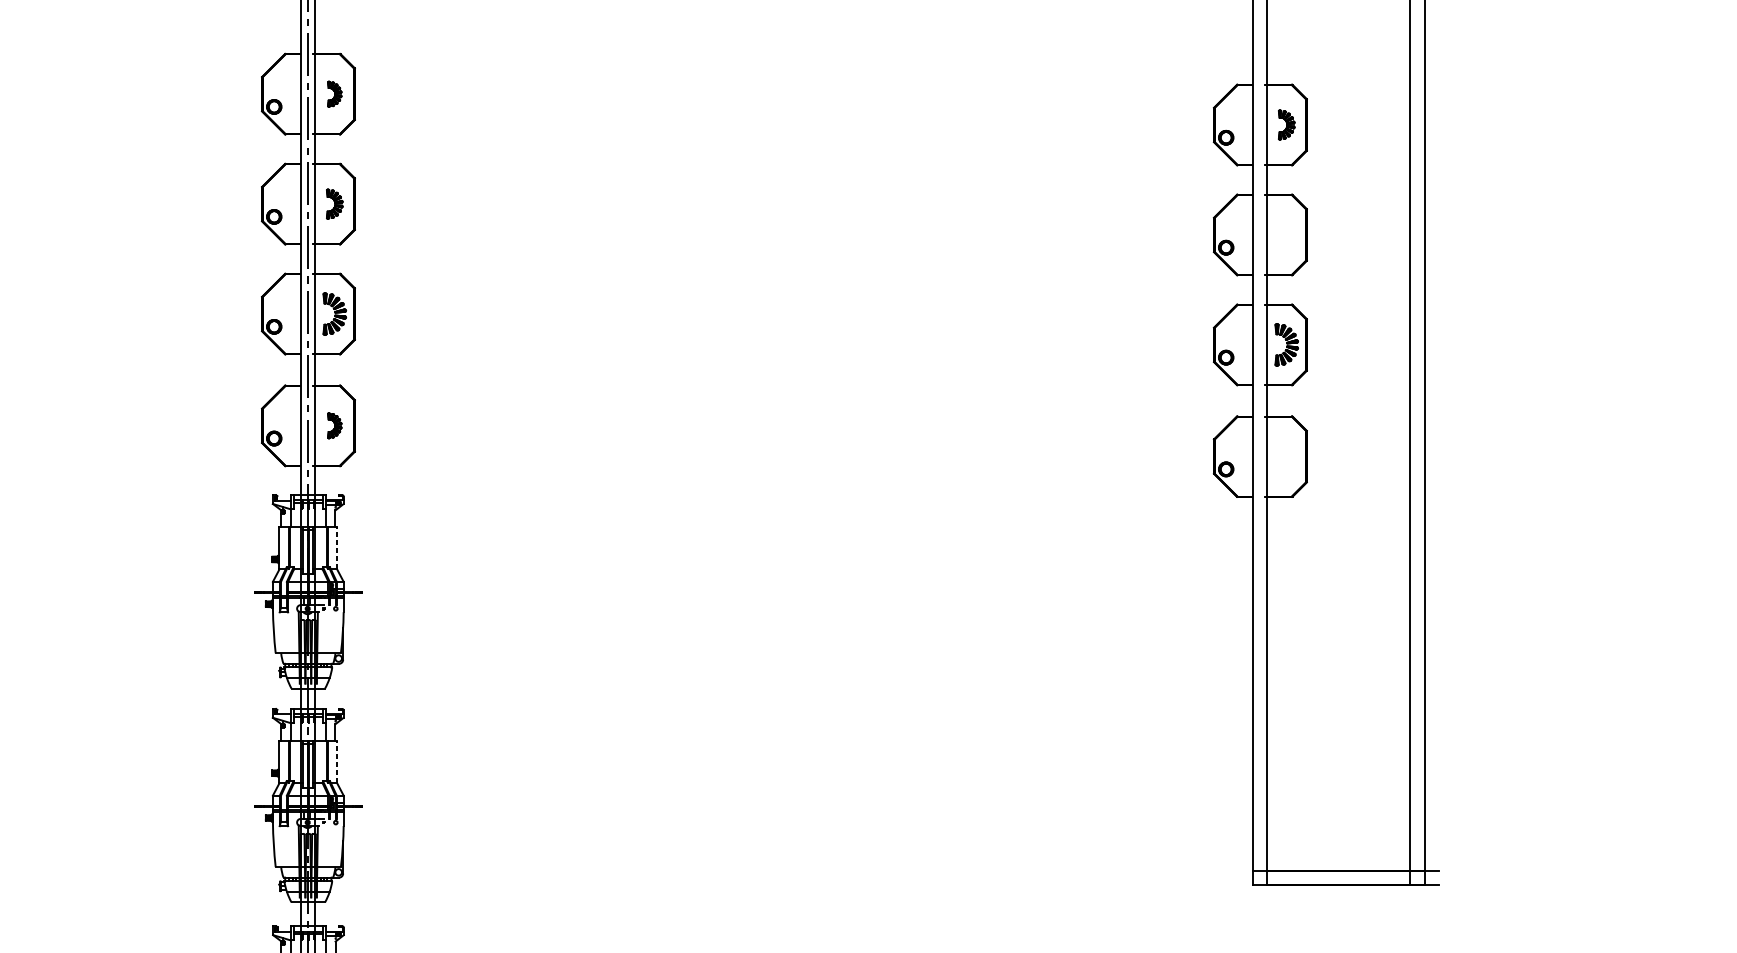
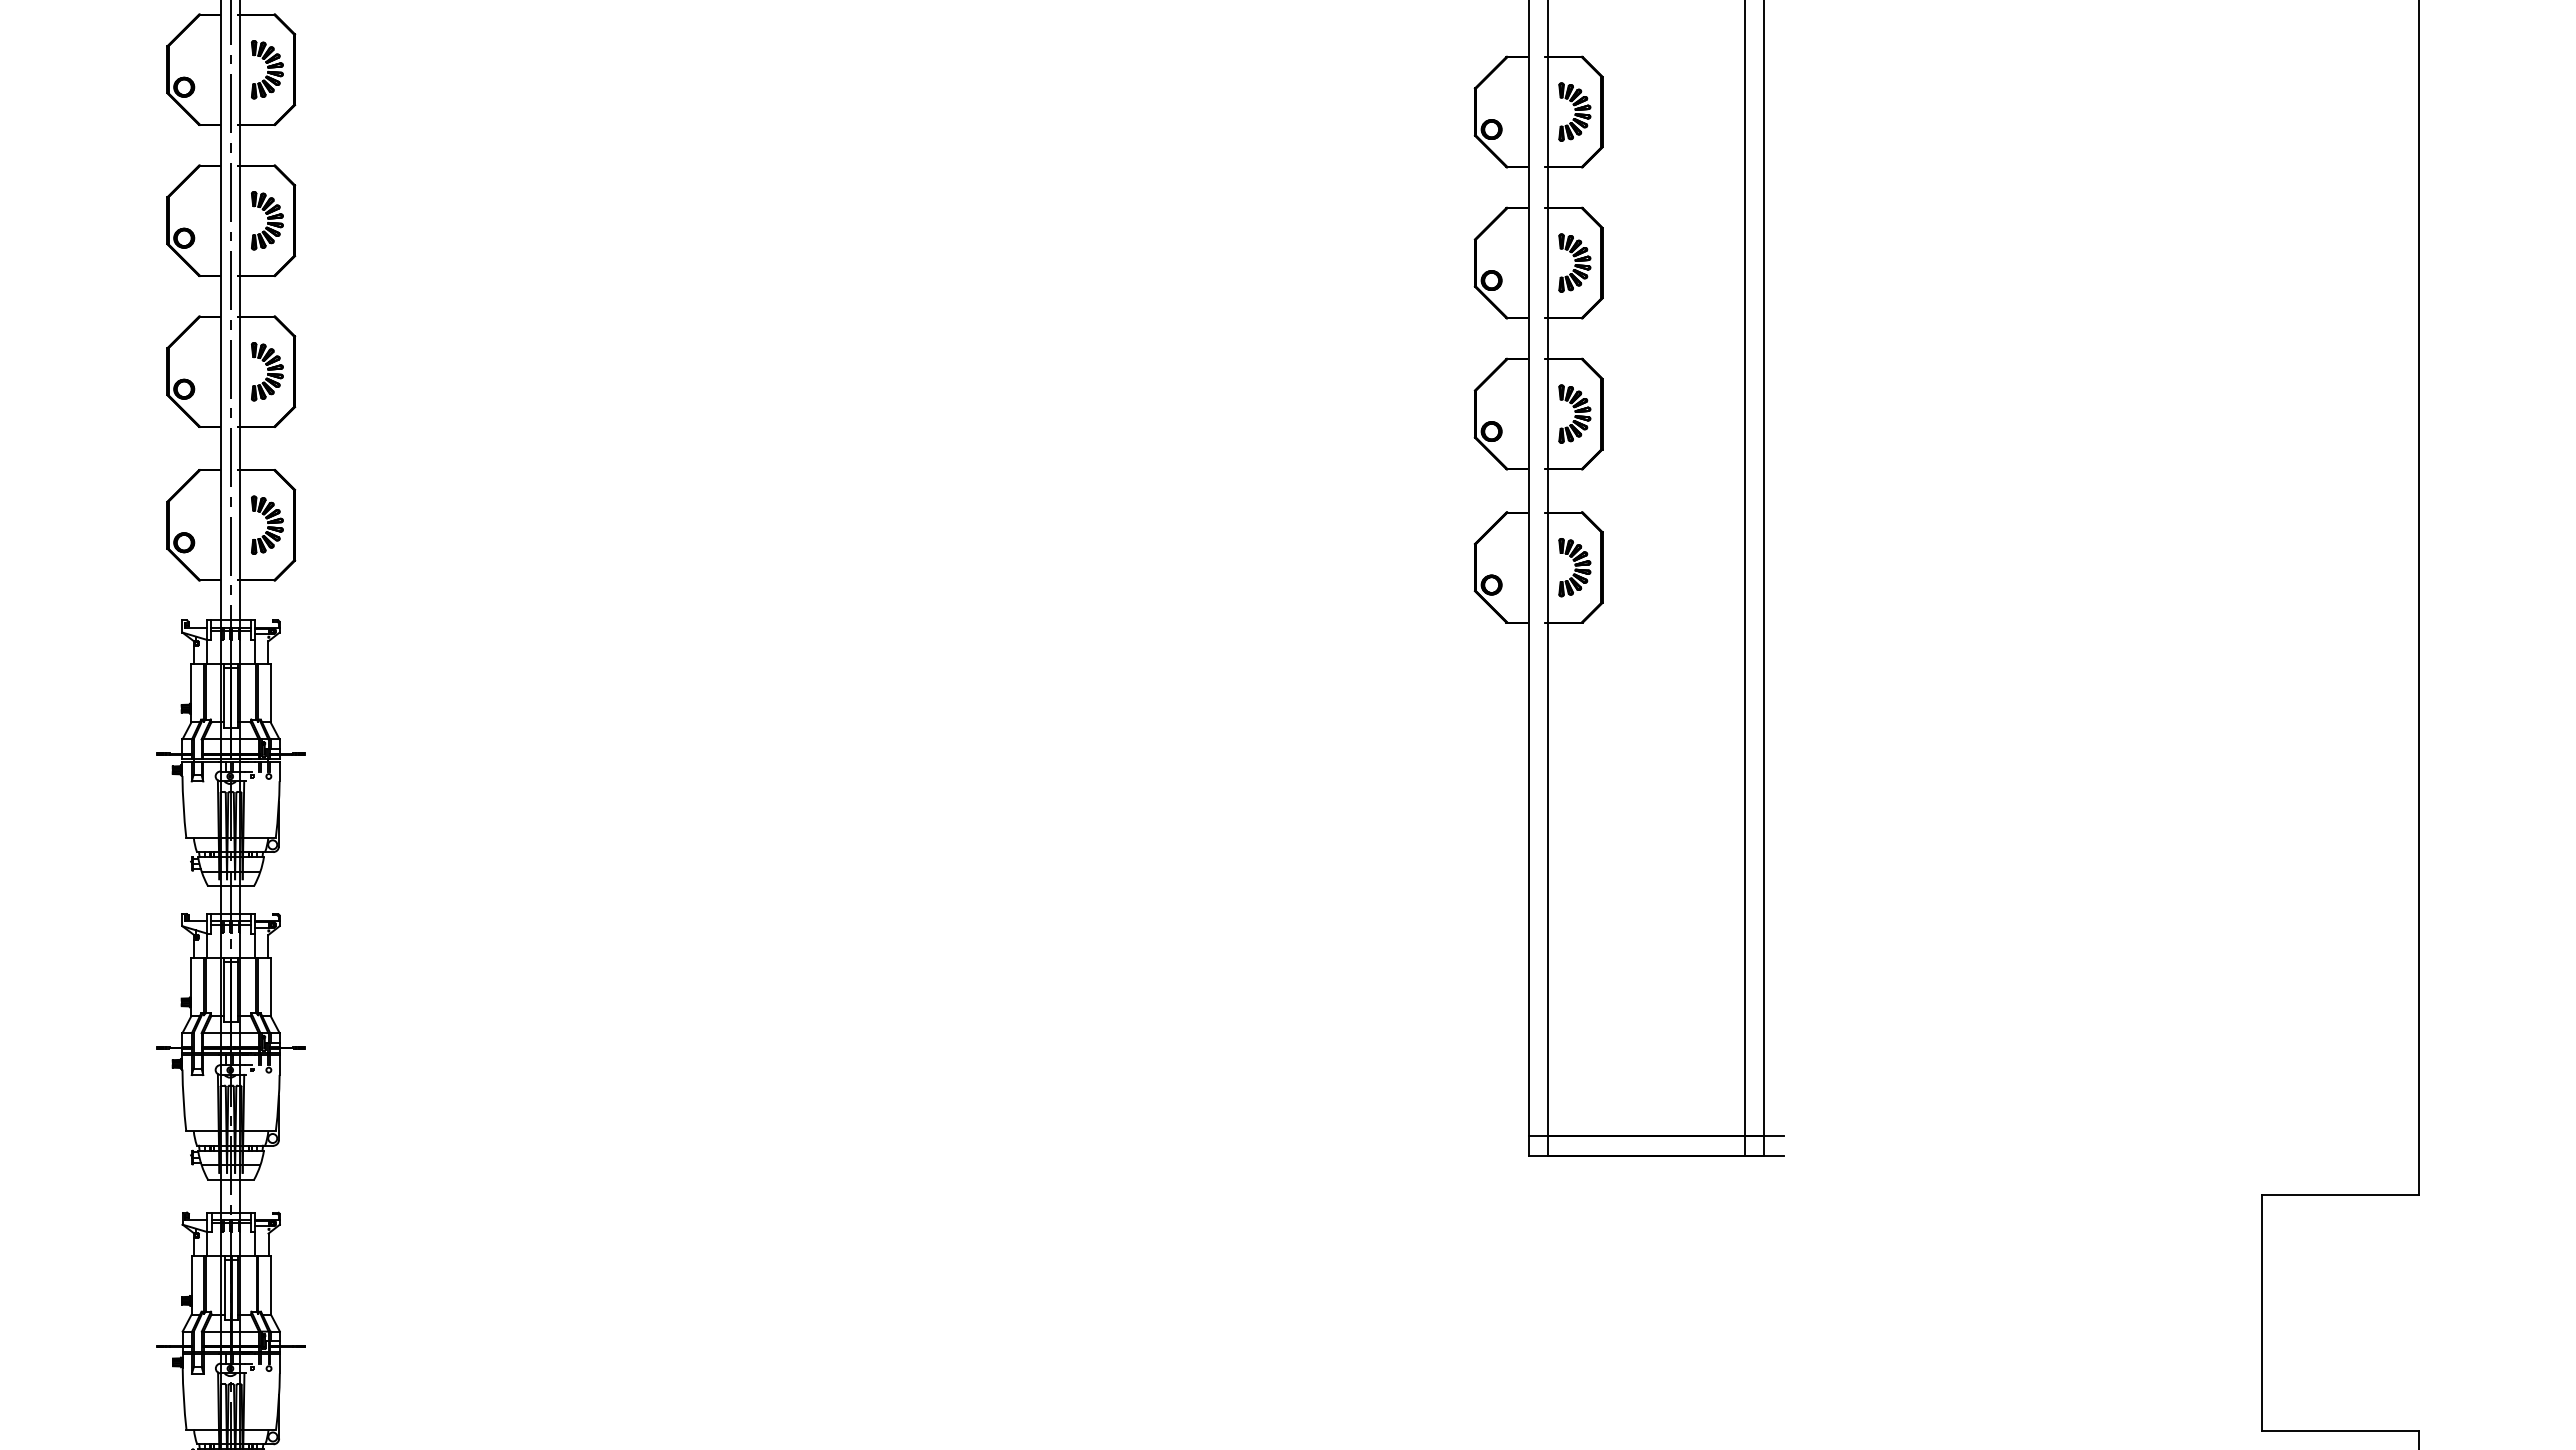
part: (334, 94) -> (267, 69), size x1.67
part: (1286, 124) -> (1574, 111), size x1.43
part: (334, 203) -> (267, 220), size x1.43
part: (1286, 234) -> (1574, 262), added
part: (334, 425) -> (267, 524), size x1.67
part: (1286, 456) -> (1574, 567), added
line: (337, 547) -> (270, 692), dashed -> solid
line: (337, 761) -> (270, 986), dashed -> solid

